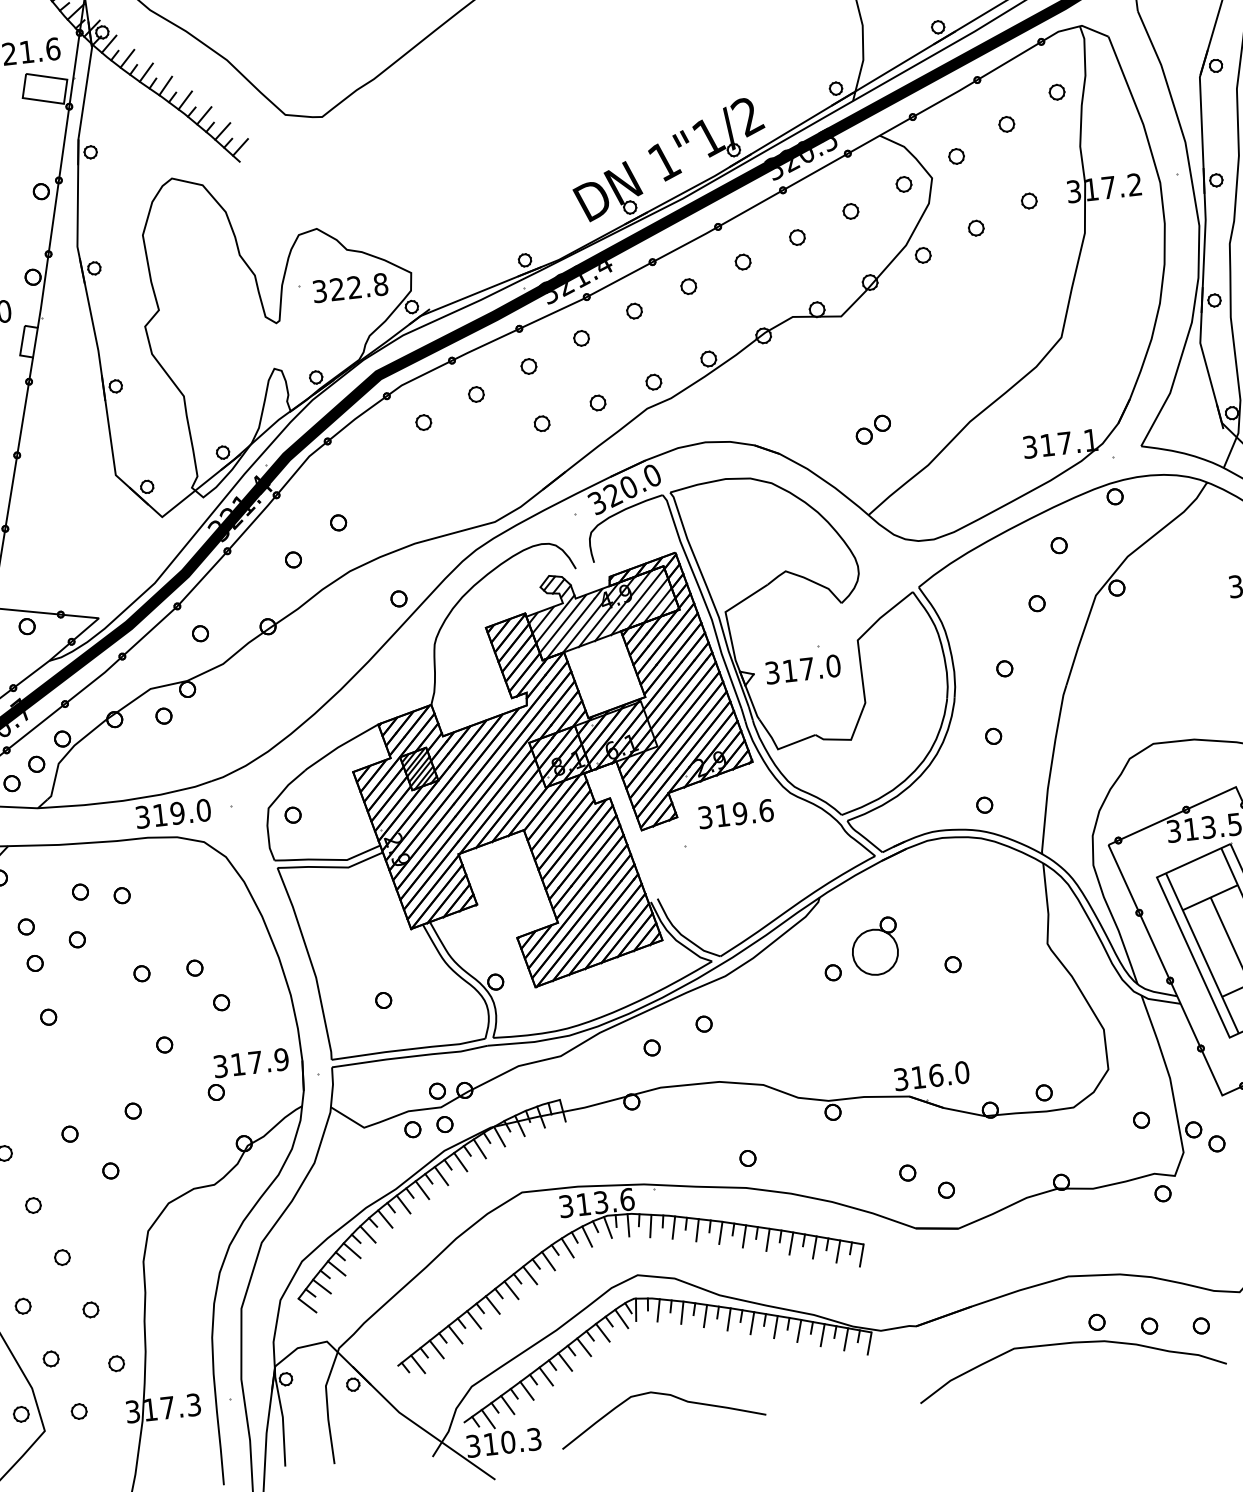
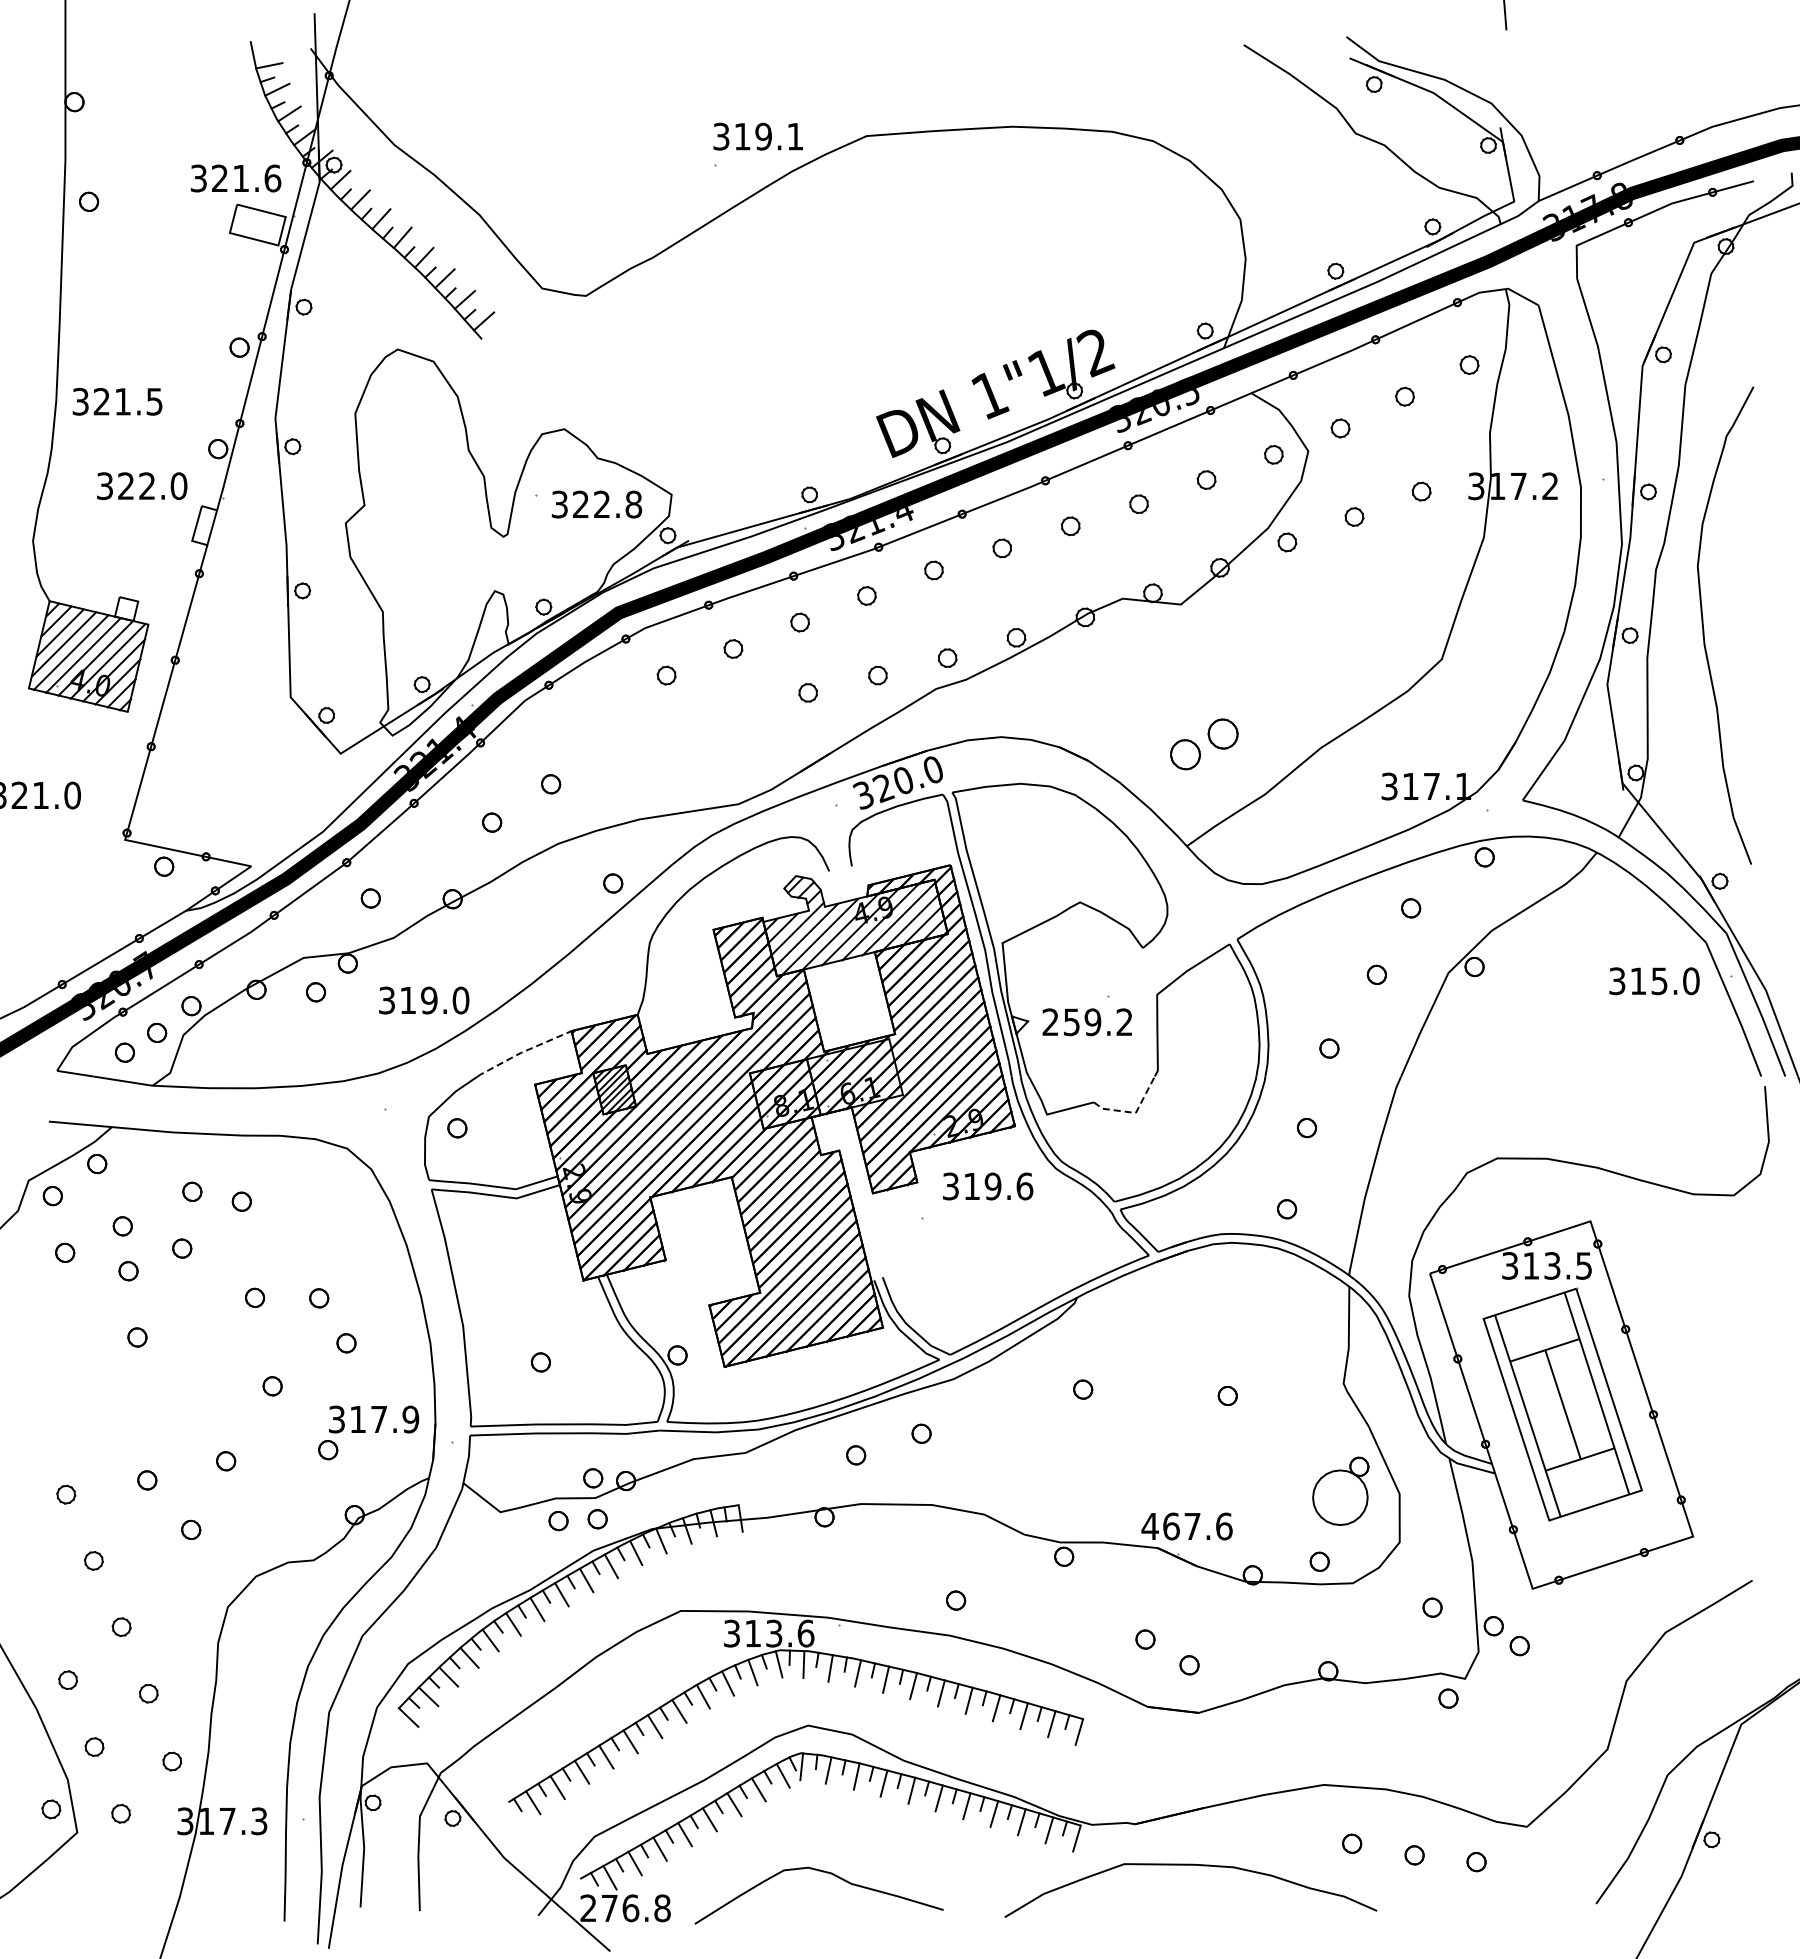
part: (872, 429) -> (1203, 744), size x1.6
text: (802, 669) -> (1087, 1022), 317.0 -> 259.2
line: (849, 739) -> (1134, 1112), solid -> dashed
line: (339, 746) -> (522, 1052), solid -> dashed
text: (173, 813) -> (424, 1000), moved
part: (874, 946) -> (1340, 1490), moved
text: (931, 1076) -> (1186, 1526), 316.0 -> 467.6
curve: (1068, 1343) -> (1190, 1865), moved
text: (503, 1442) -> (625, 1908), 310.3 -> 276.8

